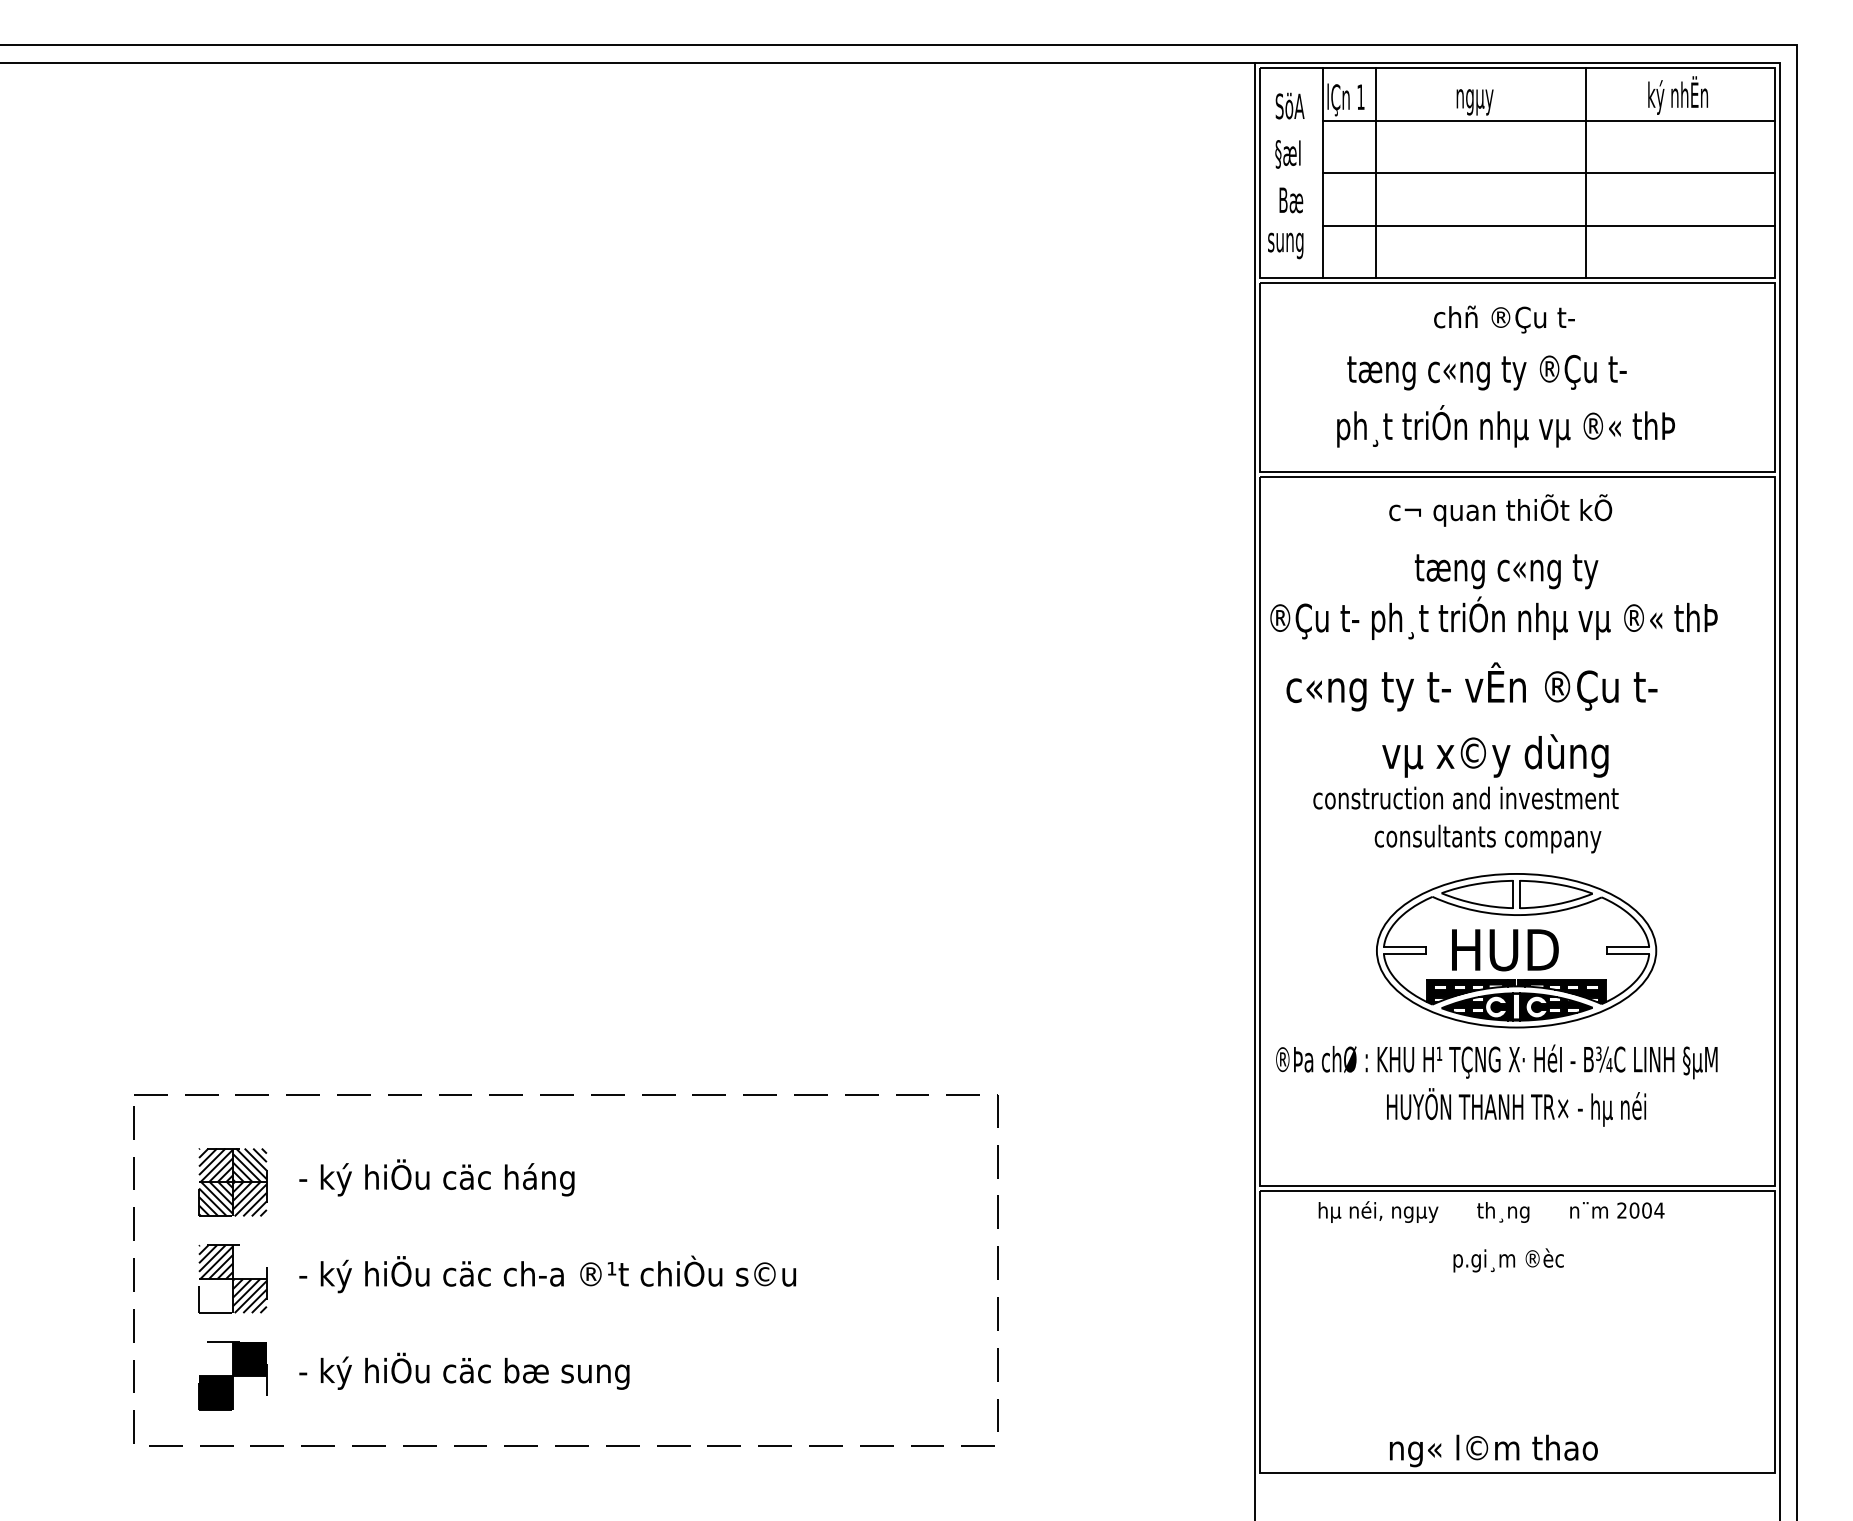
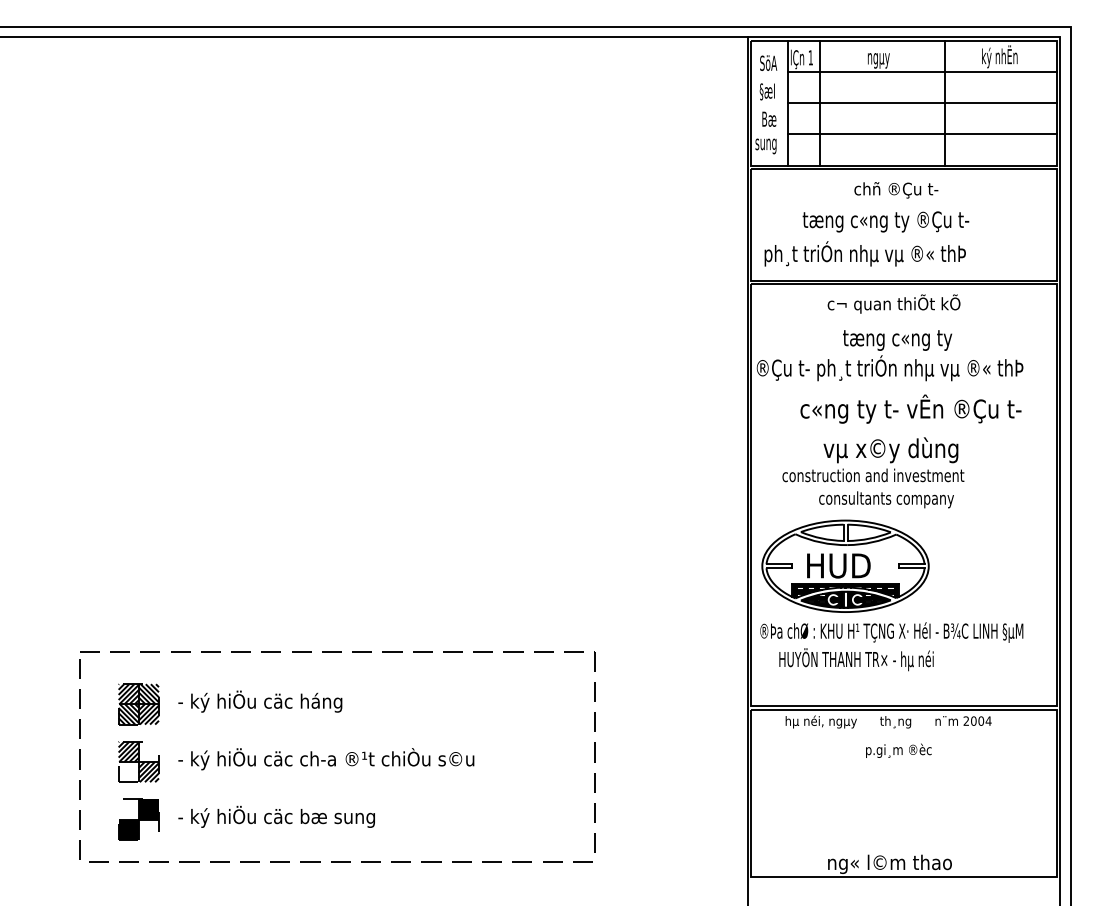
text: (1504, 425) -> (864, 253), moved
text: (1471, 685) -> (910, 408), moved
part: (1516, 949) -> (845, 565), moved
text: (1516, 1107) -> (856, 659), moved

